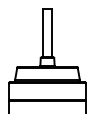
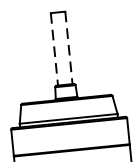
line: (42, 33) -> (54, 49), solid -> dashed
line: (52, 33) -> (69, 48), solid -> dashed

